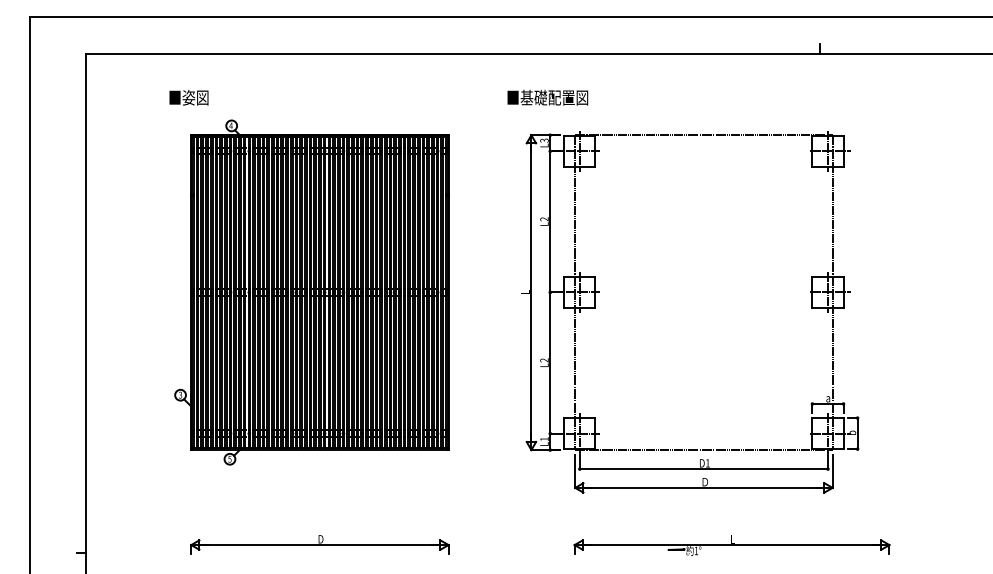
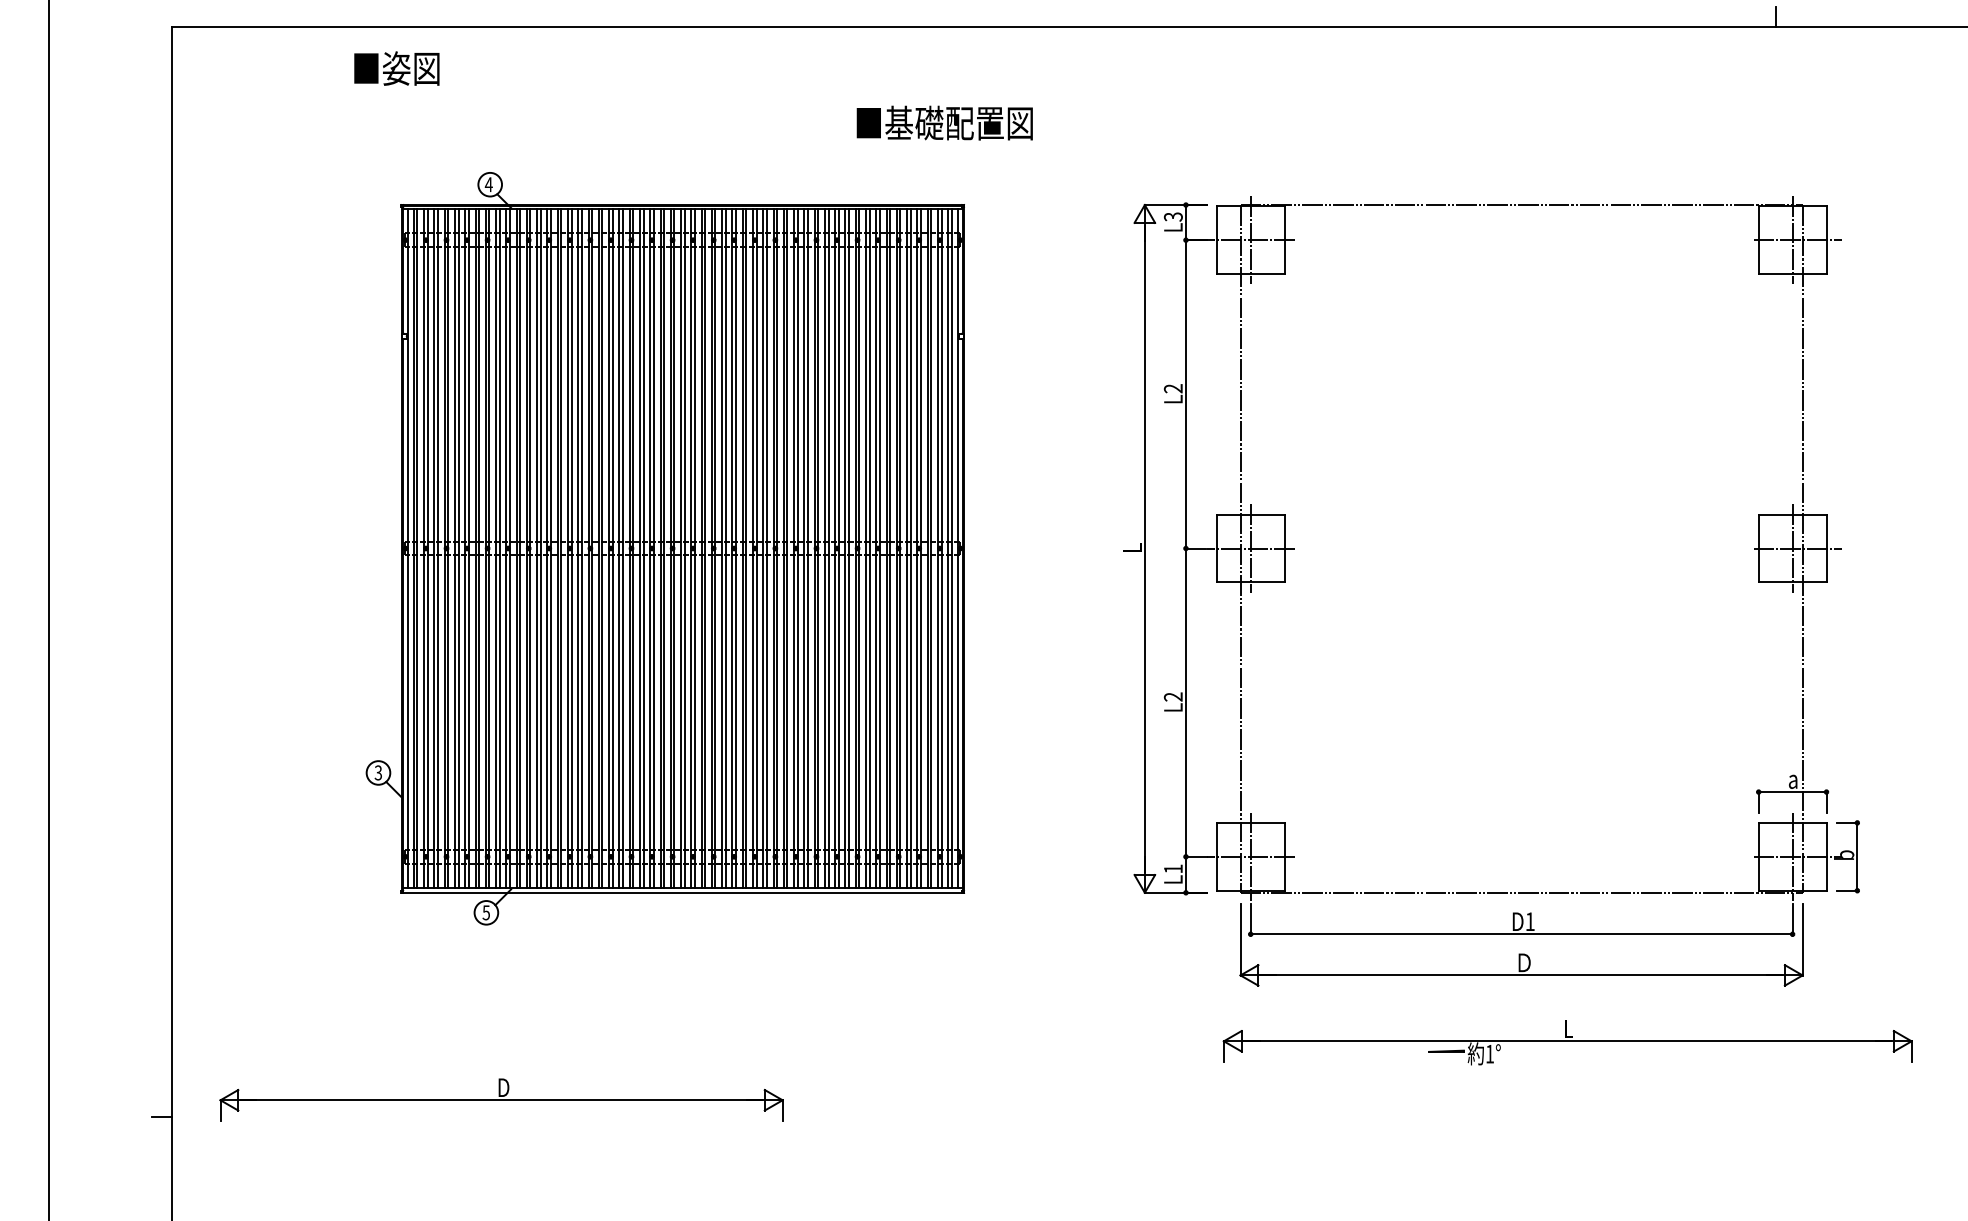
text: (188, 97) -> (395, 68), moved
text: (547, 97) -> (944, 122), moved
part: (319, 544) -> (500, 1099), moved
part: (731, 545) -> (1566, 1042), moved

